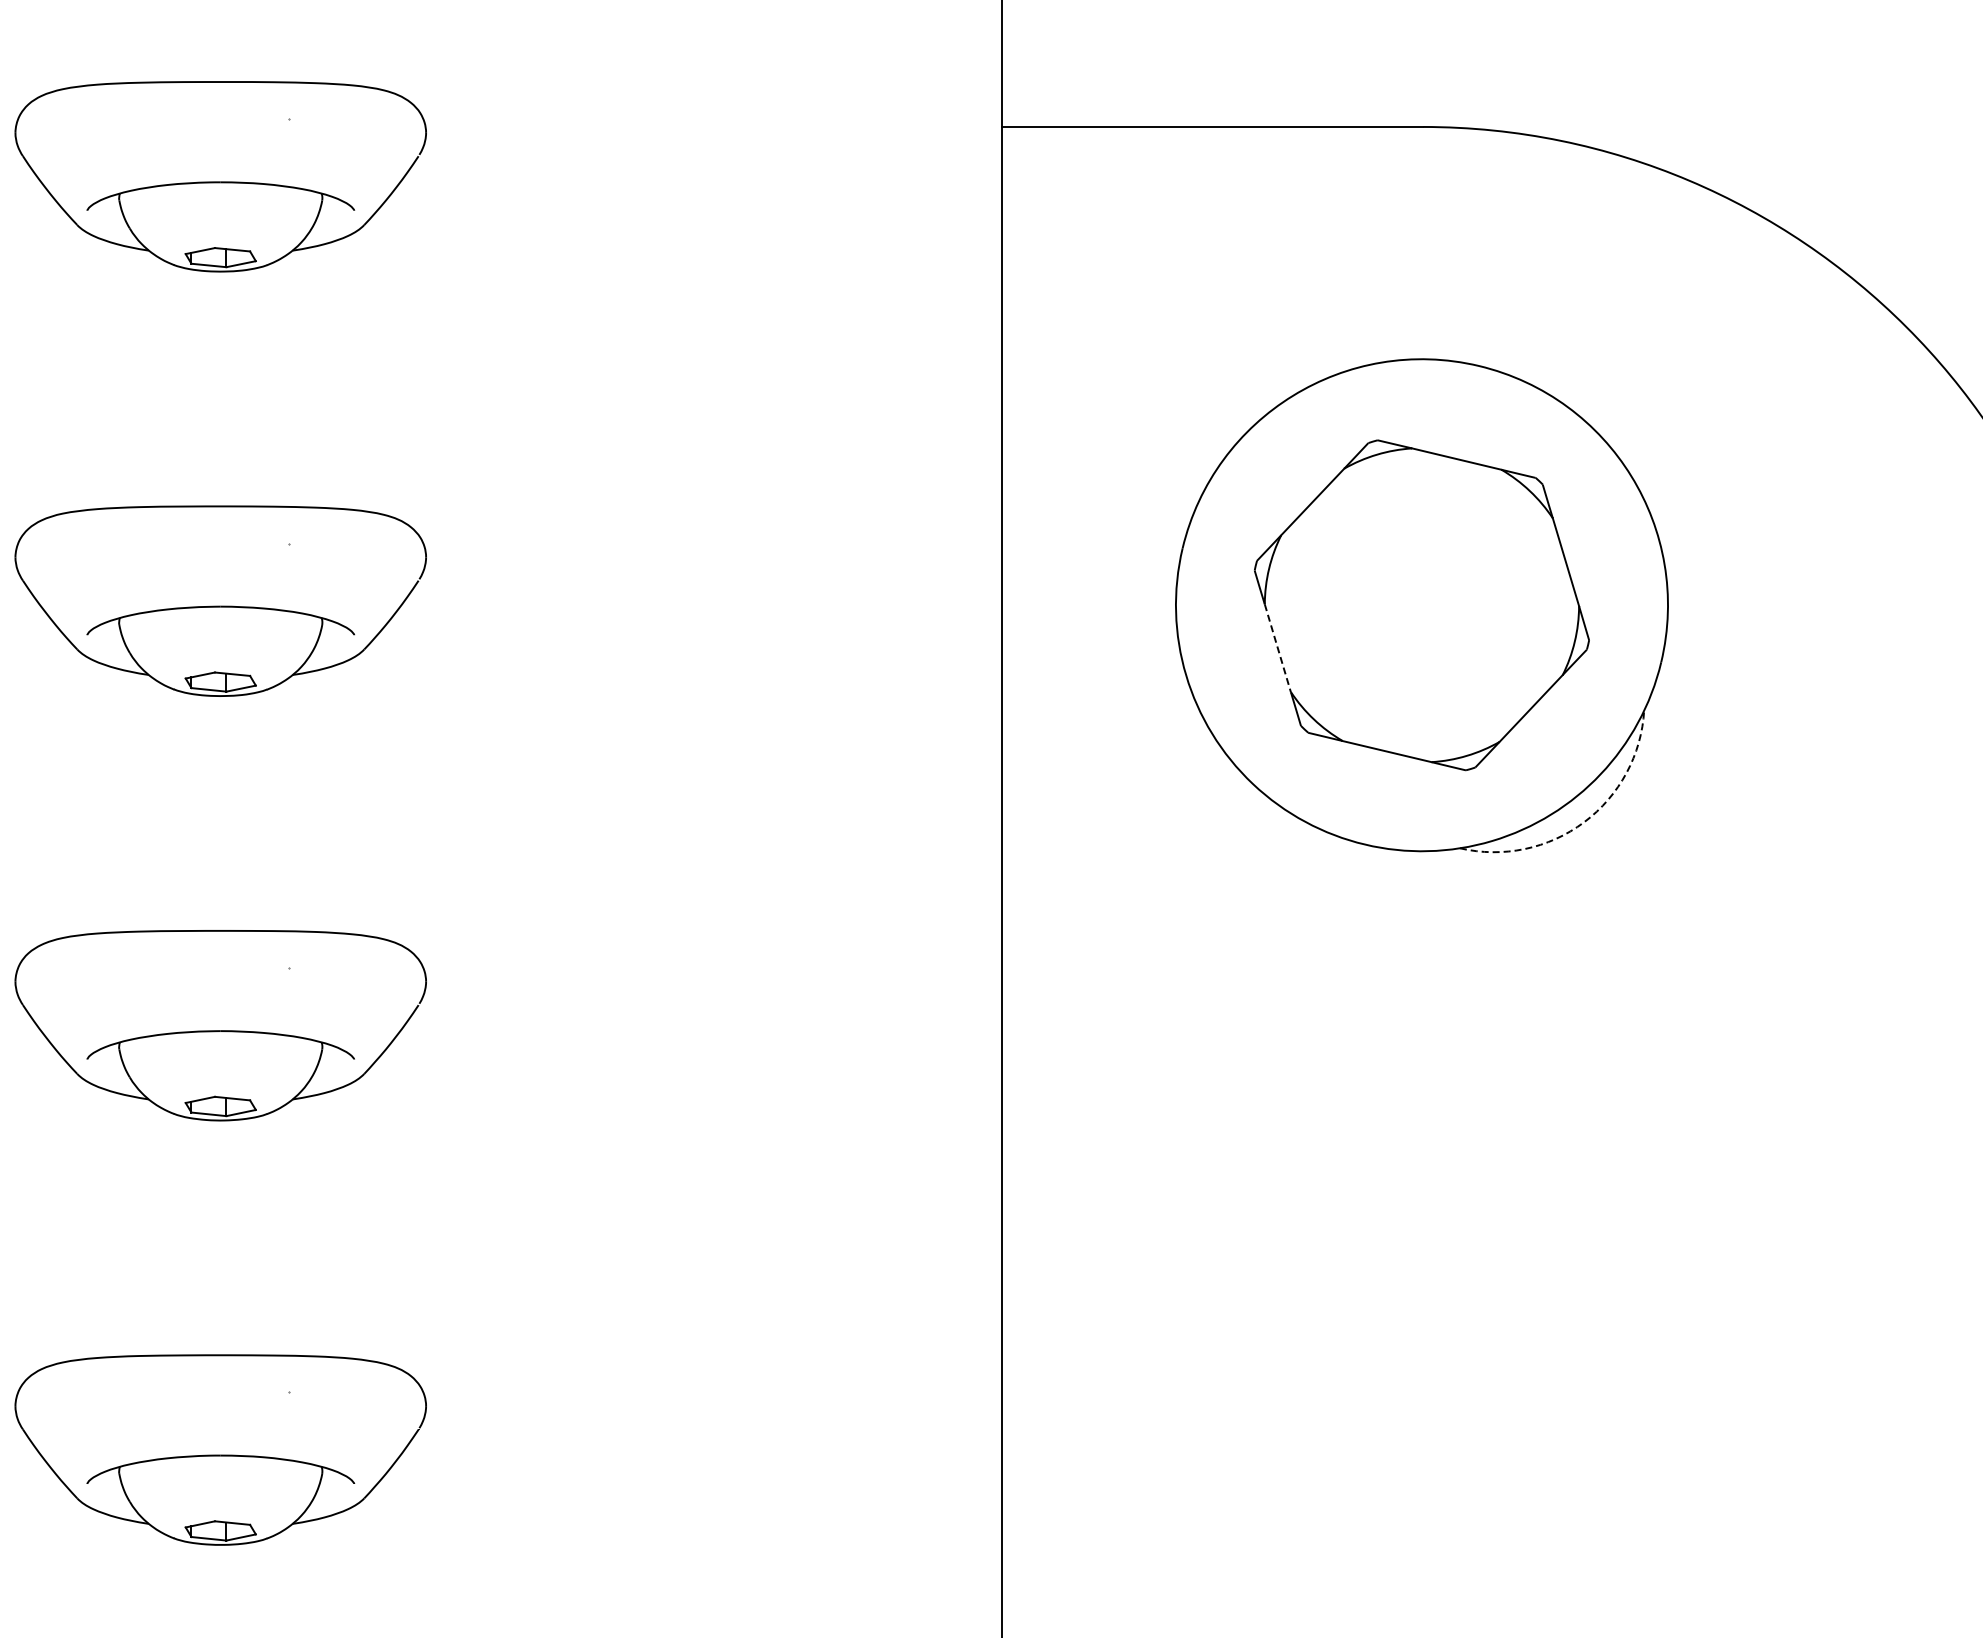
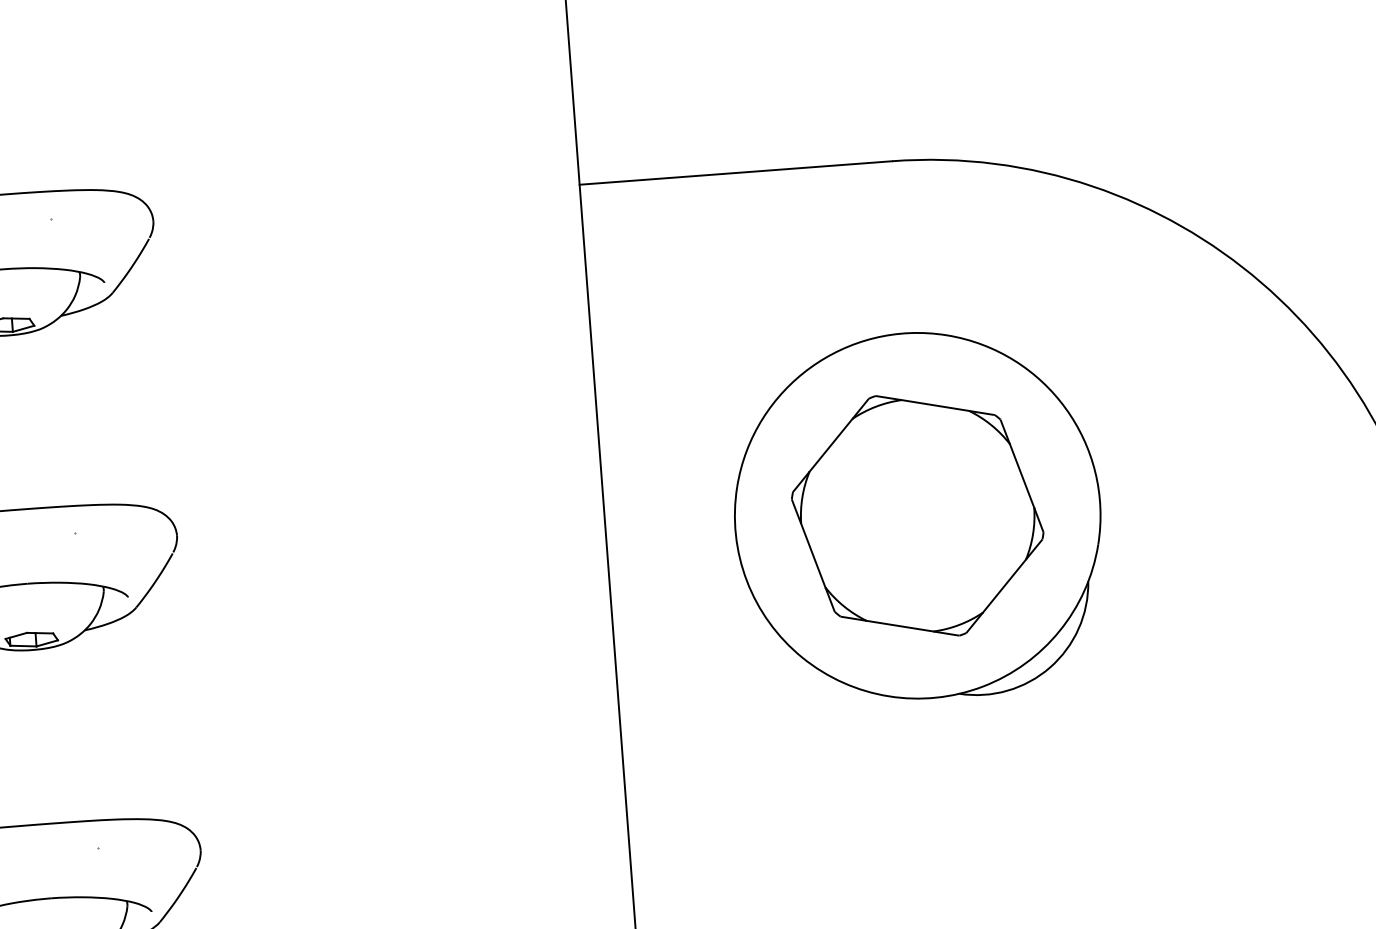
line: (1277, 648) -> (813, 555), dashed -> solid
arc: (1584, 822) -> (1050, 667), dashed -> solid

